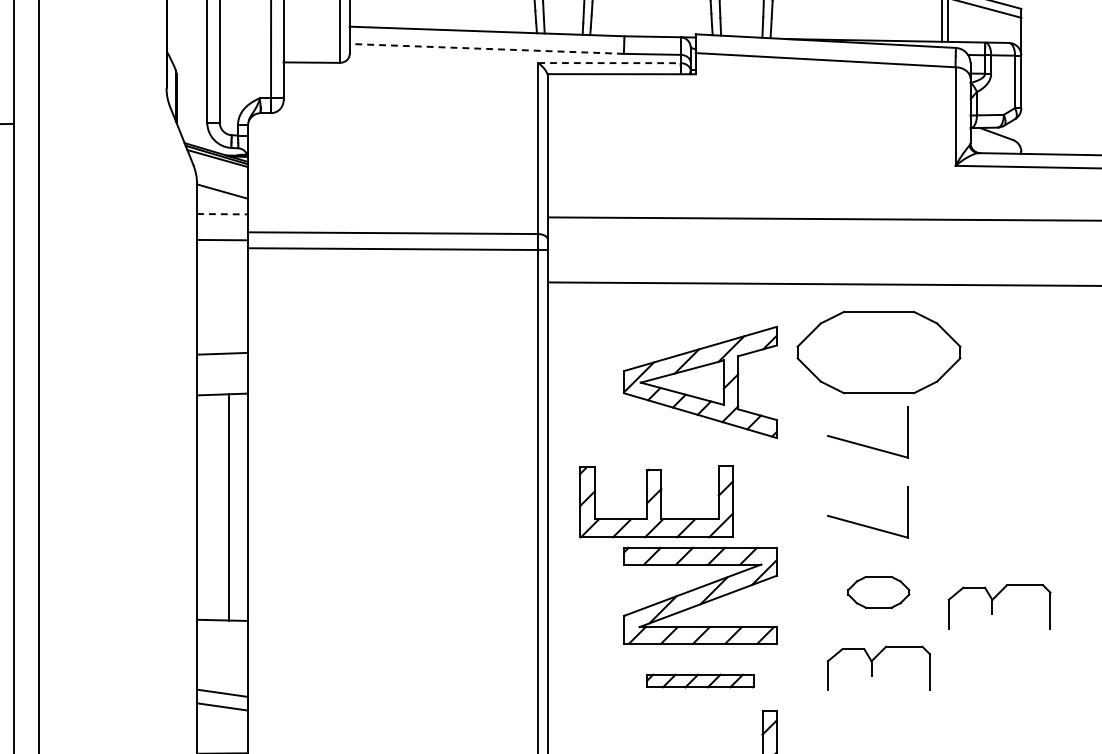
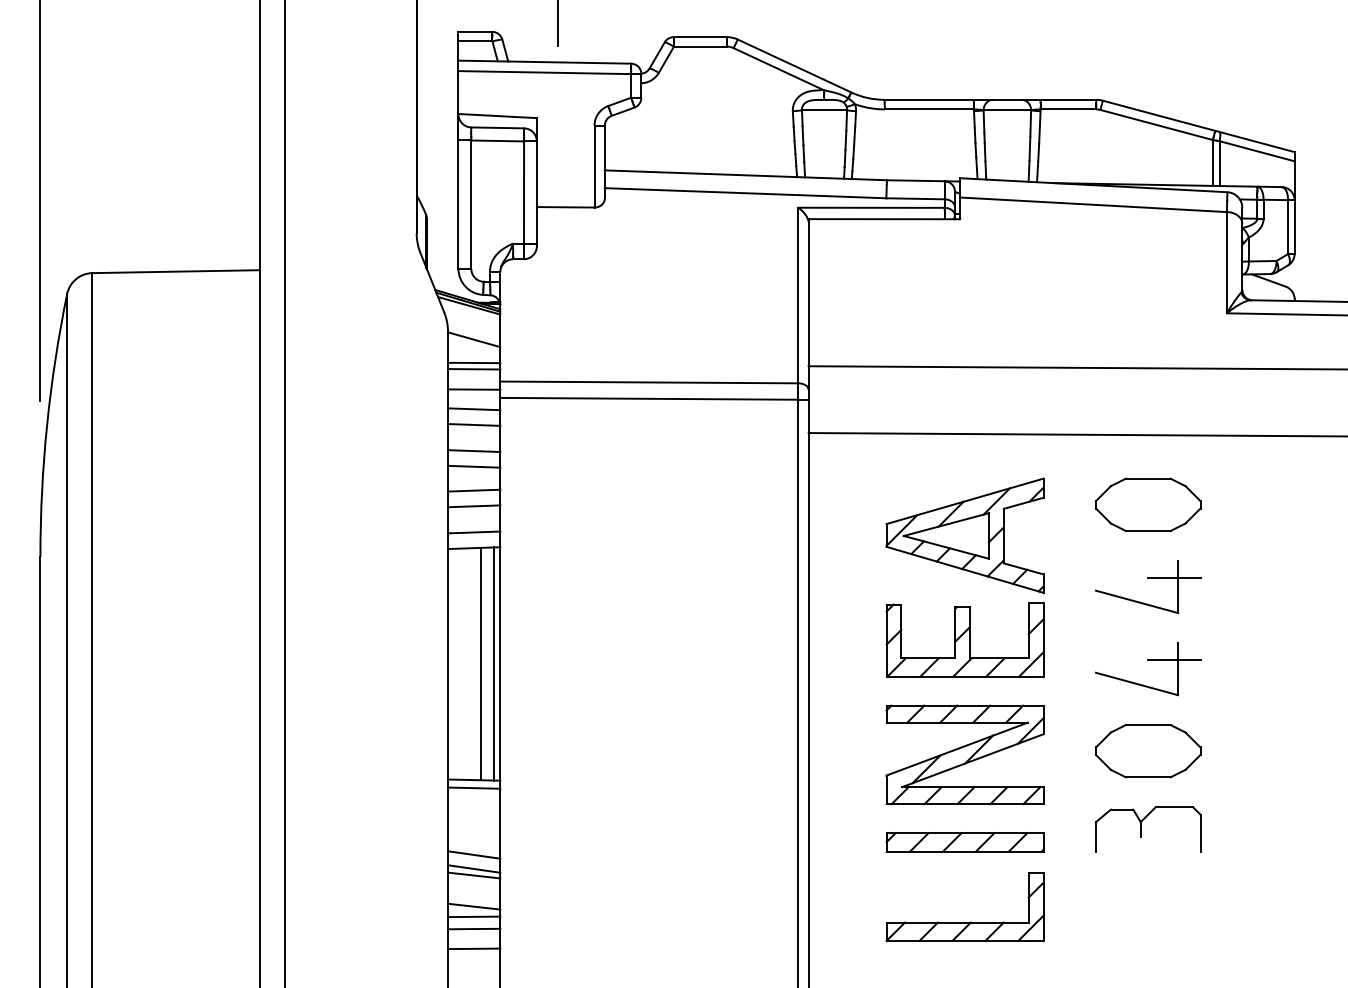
line: (486, 49) -> (745, 193), dashed -> solid
line: (610, 62) -> (872, 207), dashed -> solid
line: (222, 213) -> (474, 362), dashed -> solid
line: (222, 220) -> (474, 369), added
line: (222, 259) -> (474, 409), added
line: (222, 274) -> (474, 424), added
line: (222, 300) -> (474, 451), added
line: (222, 315) -> (474, 466), added
line: (222, 338) -> (474, 490), added
part: (878, 352) -> (1147, 504), size x0.62
line: (222, 379) -> (474, 532), added
line: (904, 424) -> (1174, 578), added
part: (656, 500) -> (964, 639), moved
line: (904, 503) -> (1174, 660), added
line: (242, 506) -> (494, 663), added
part: (878, 592) -> (1147, 751), size x1.67
part: (993, 607) -> (1265, 766), removed
line: (222, 627) -> (474, 787), added
part: (699, 681) -> (964, 842), size x1.43
line: (222, 713) -> (474, 875), added
line: (222, 743) -> (474, 906), added

